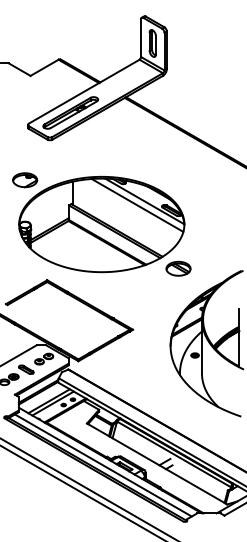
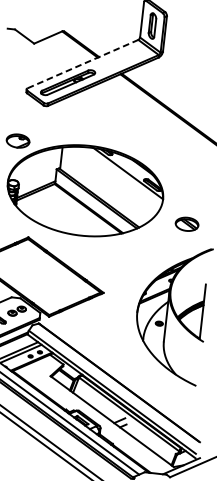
line: (84, 91) -> (83, 63), solid -> dashed
line: (137, 204) -> (121, 175), removed
part: (178, 268) -> (187, 224), moved

